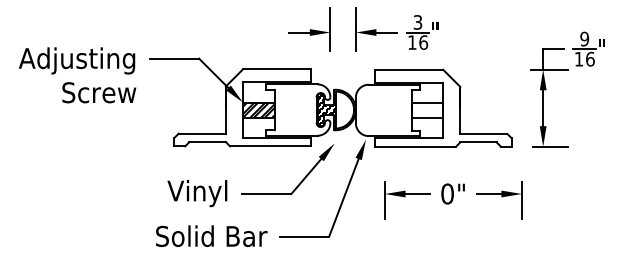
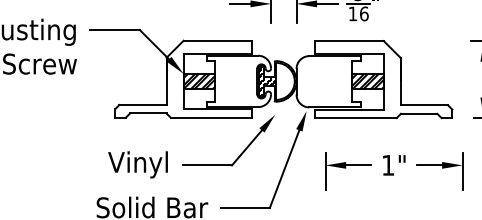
hatch: (427, 109) -> (368, 80), added
text: (447, 193) -> (388, 164), 0" -> 1"

